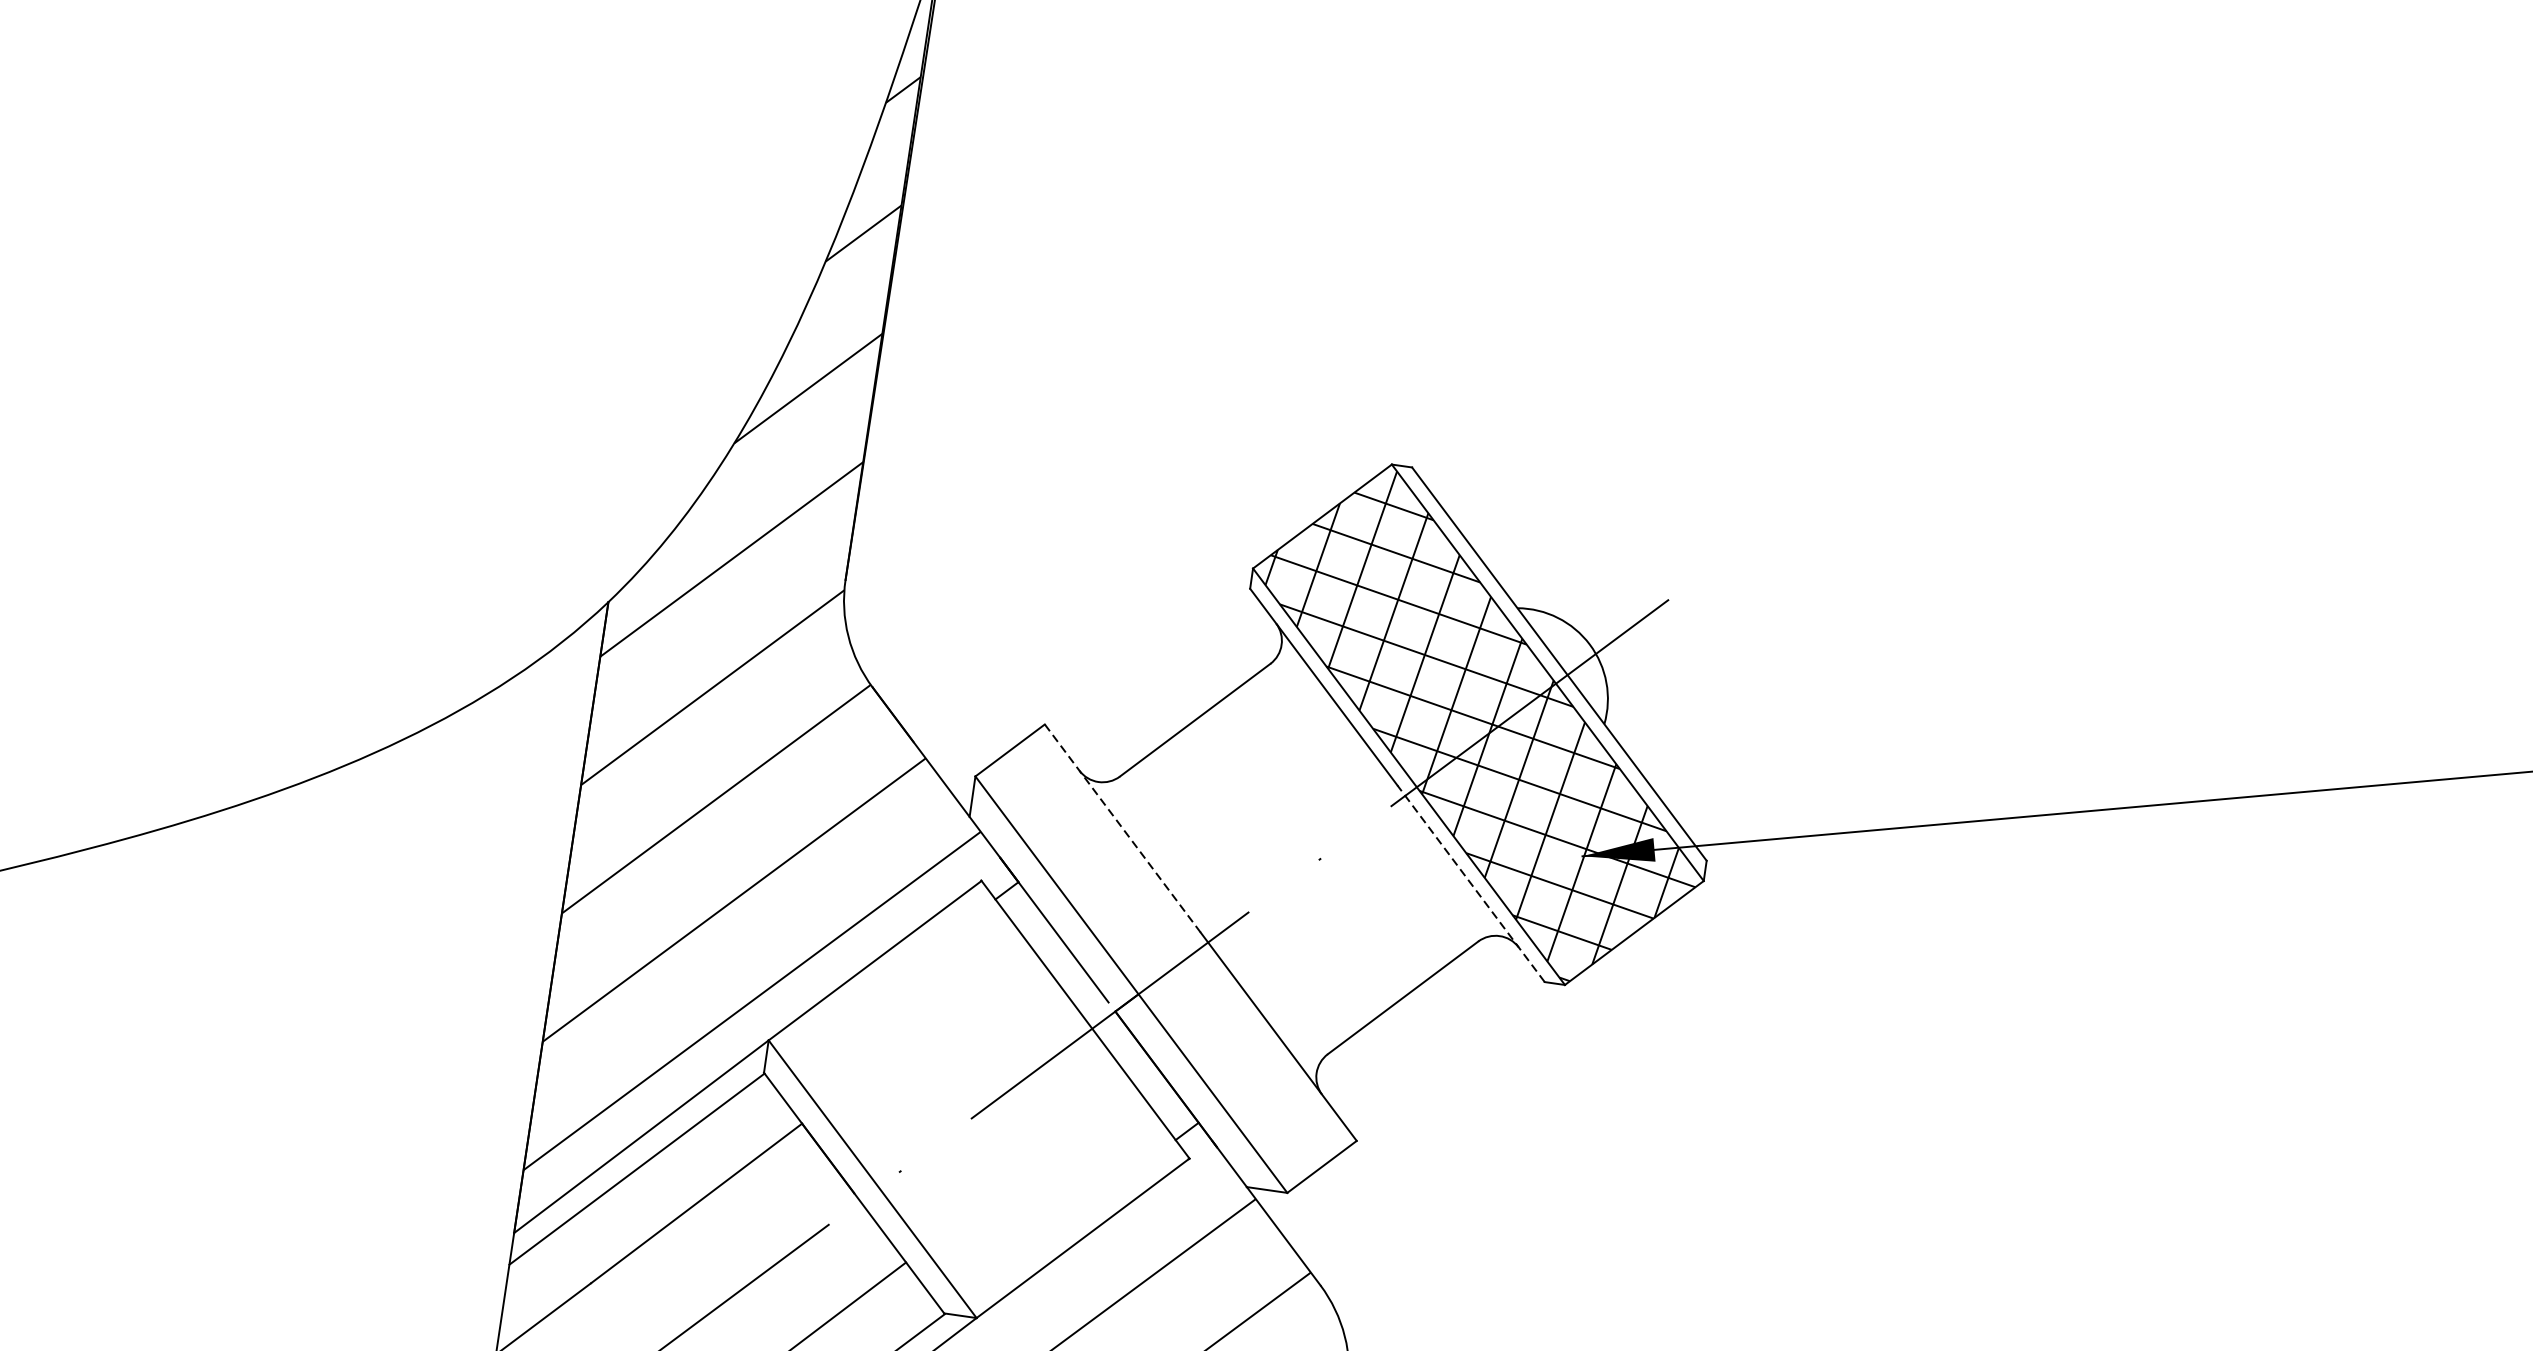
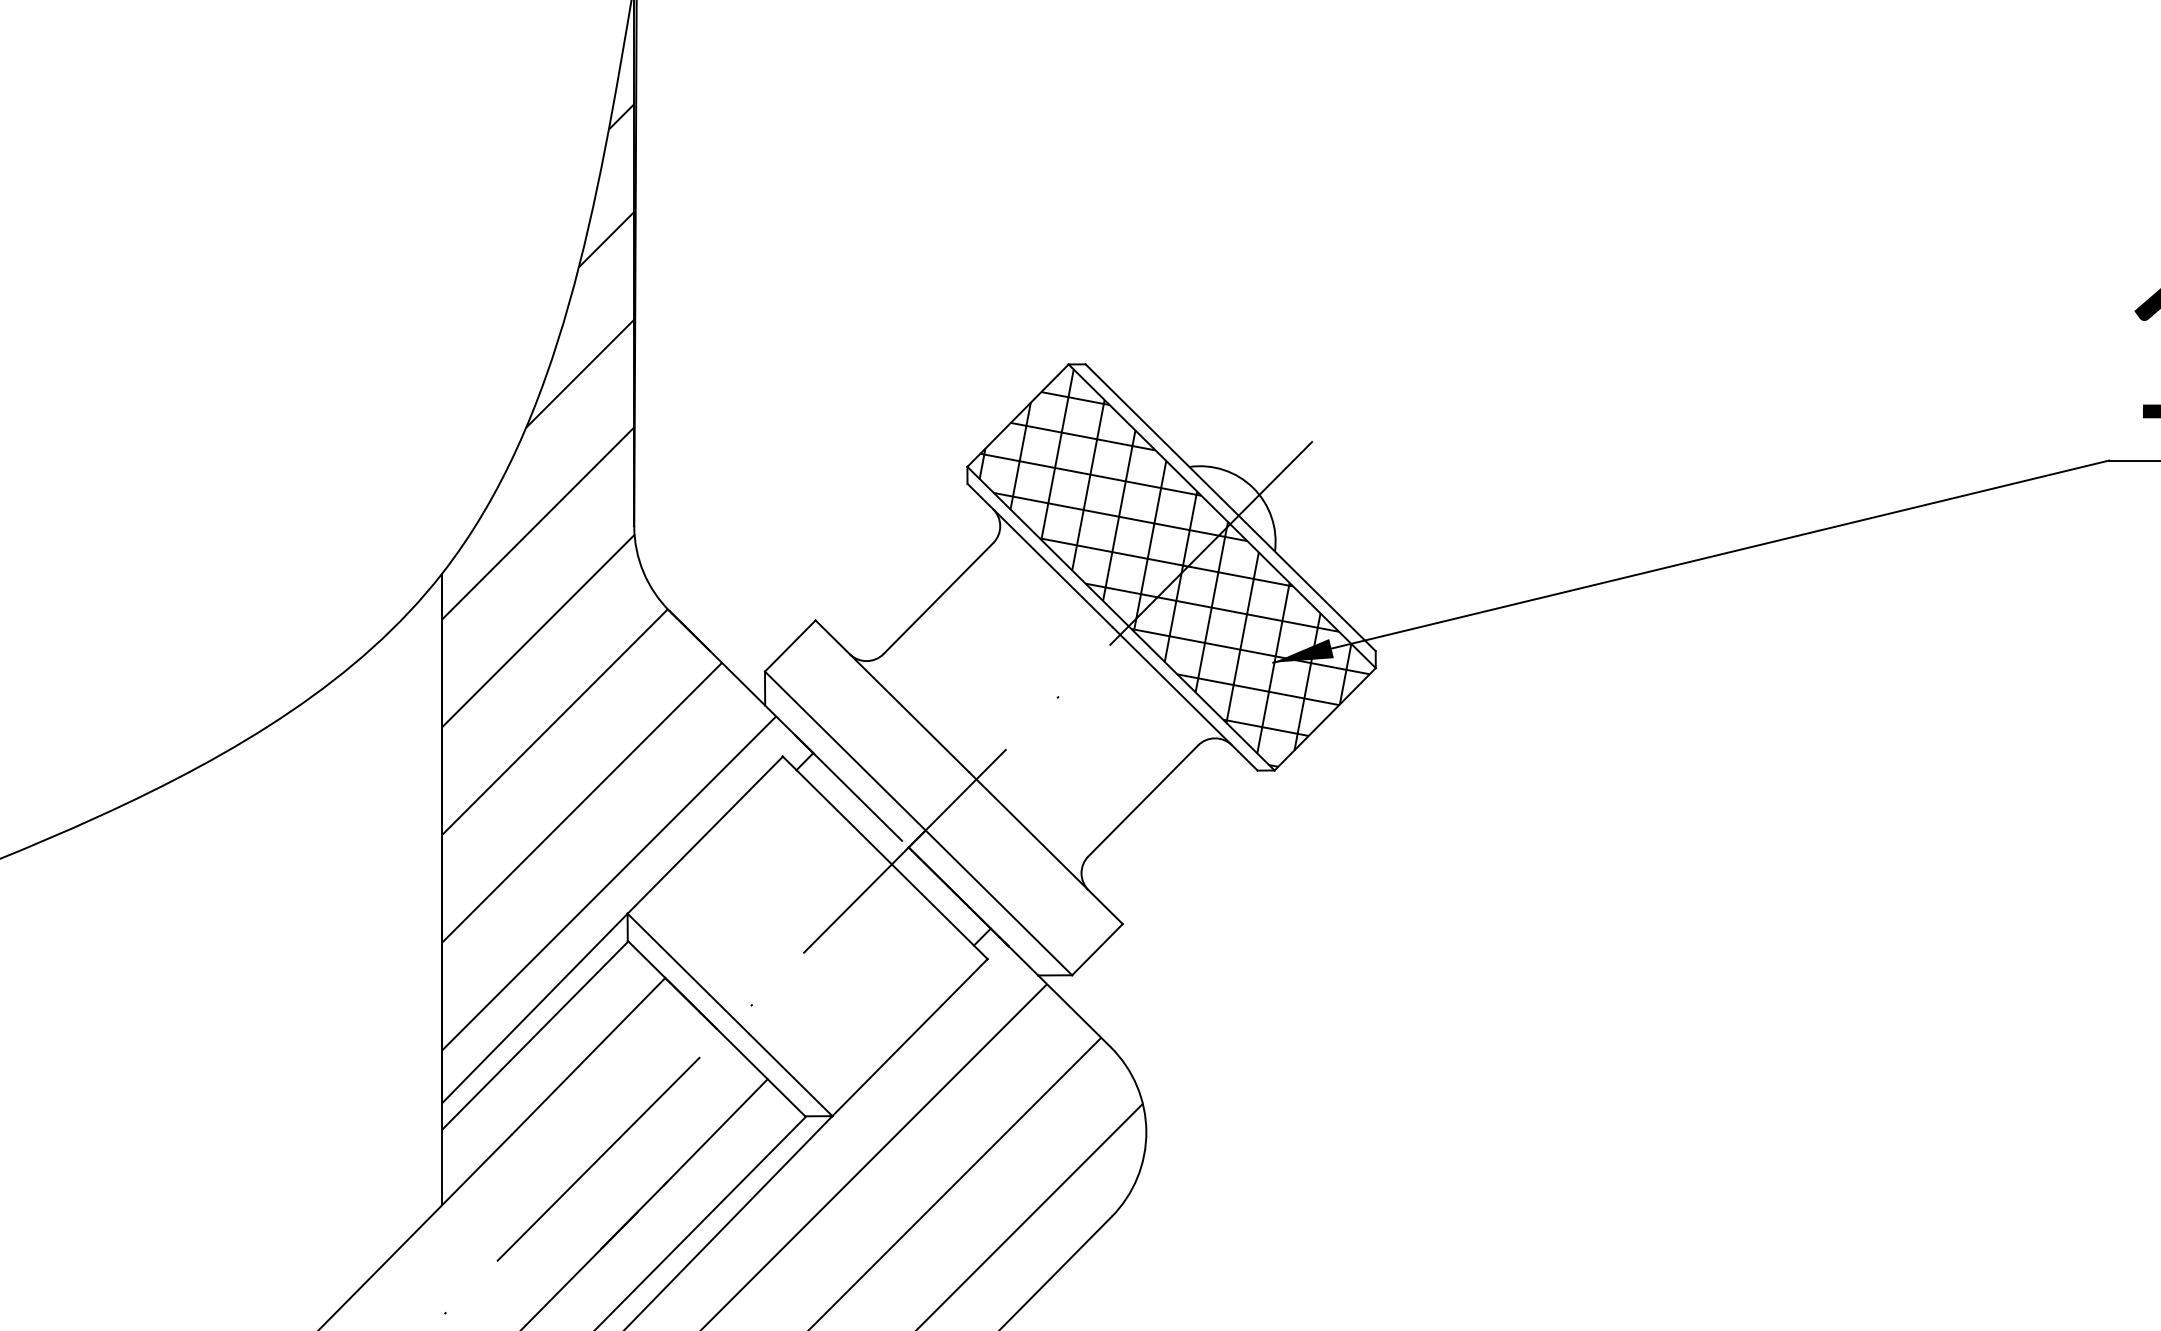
line: (1122, 828) -> (892, 696), dashed -> solid
line: (1471, 883) -> (1185, 698), dashed -> solid

